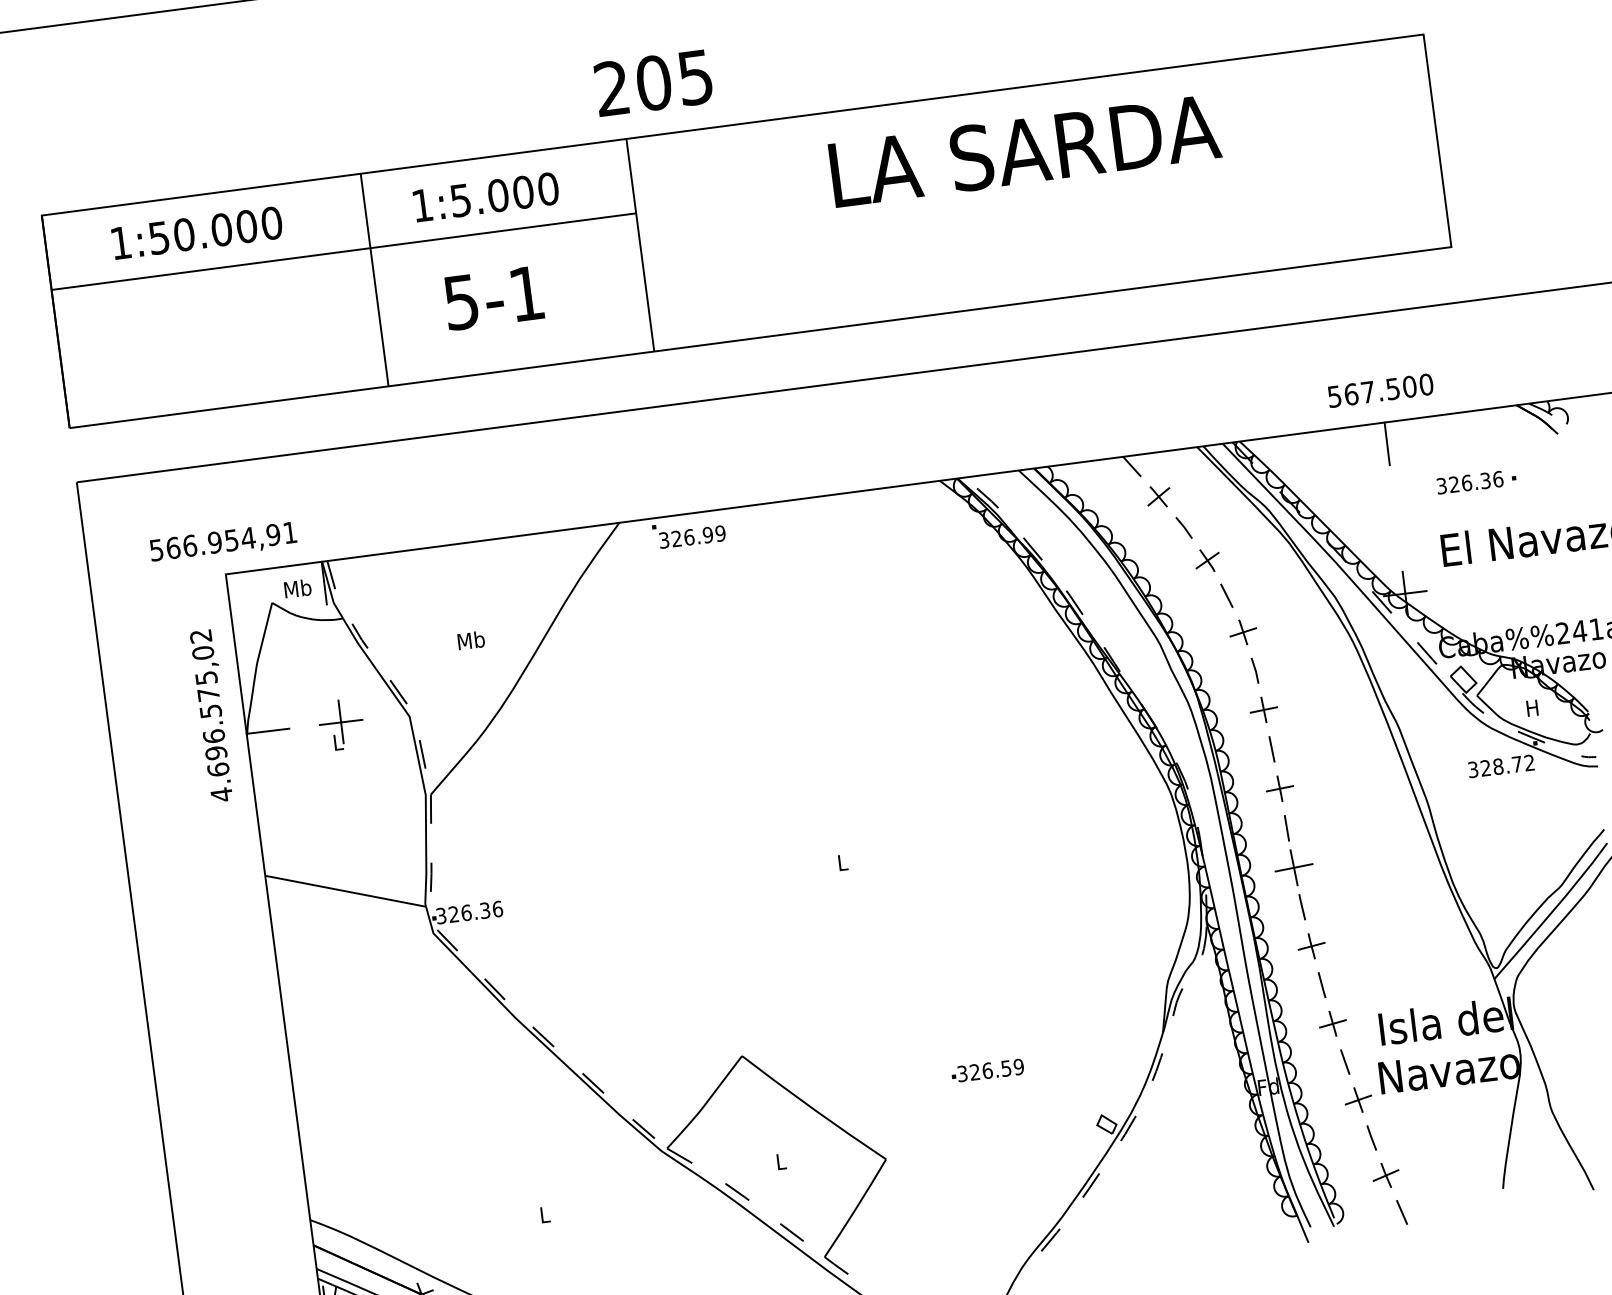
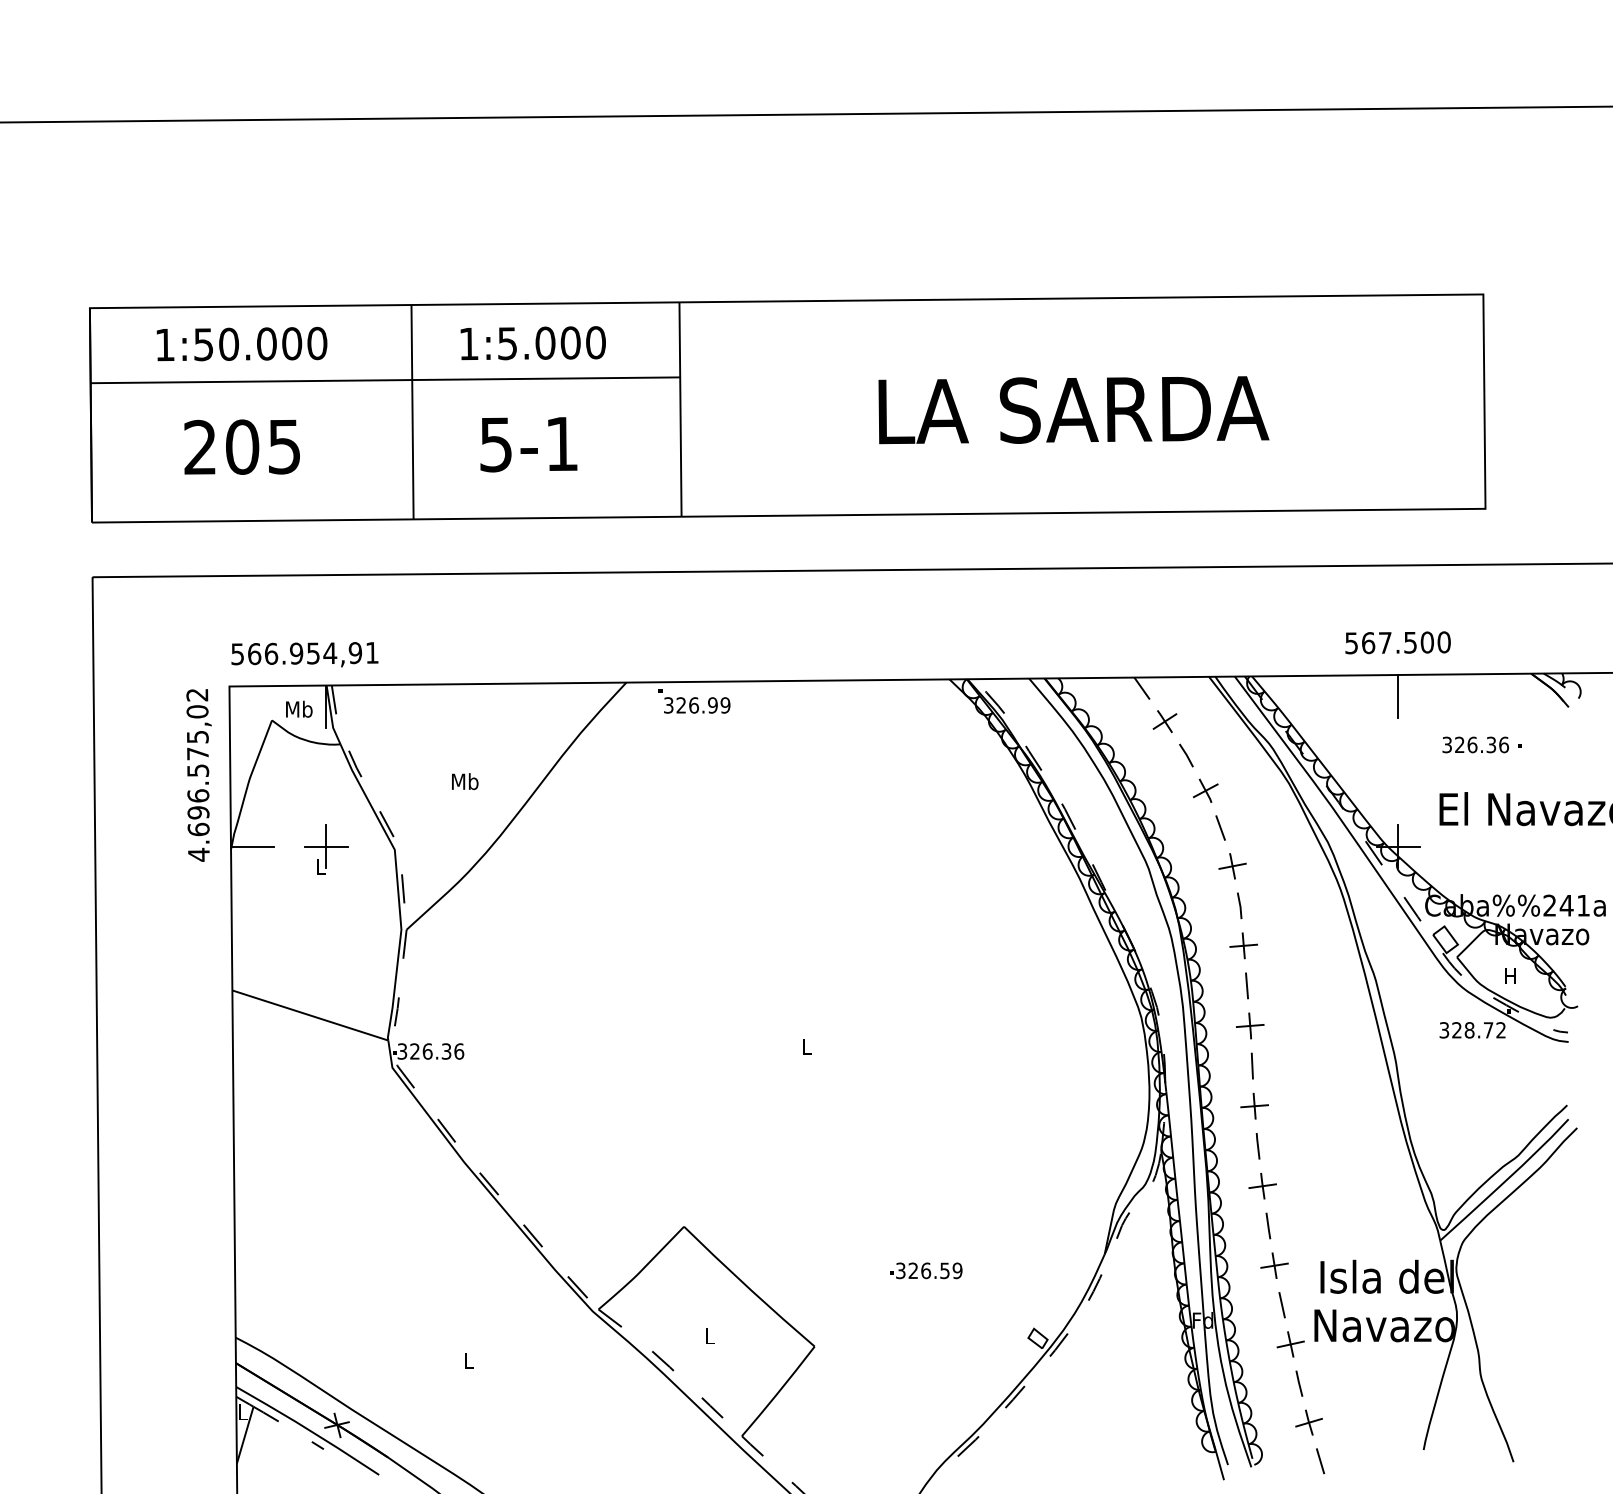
text: (652, 82) -> (241, 446), moved
text: (1024, 151) -> (1073, 410), moved
text: (223, 542) -> (304, 654), moved
text: (211, 716) -> (198, 775), moved
part: (1293, 868) -> (1254, 1106), size x0.71

